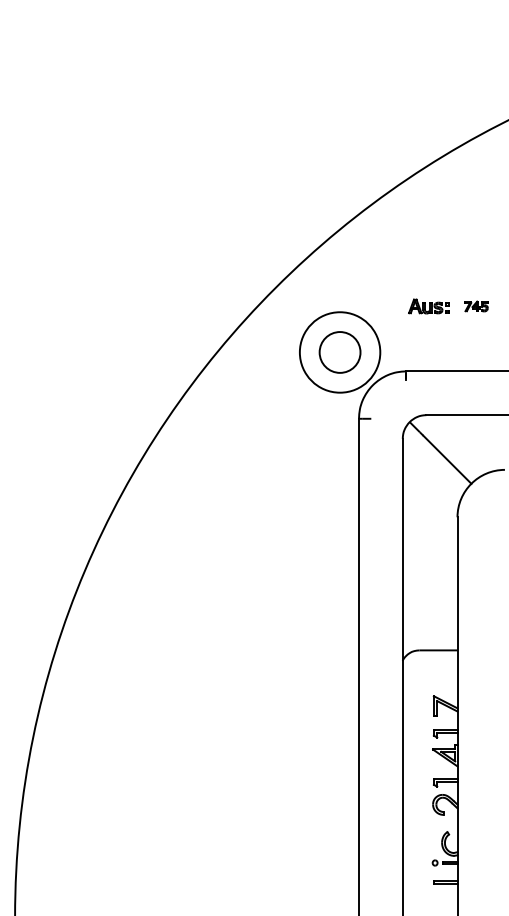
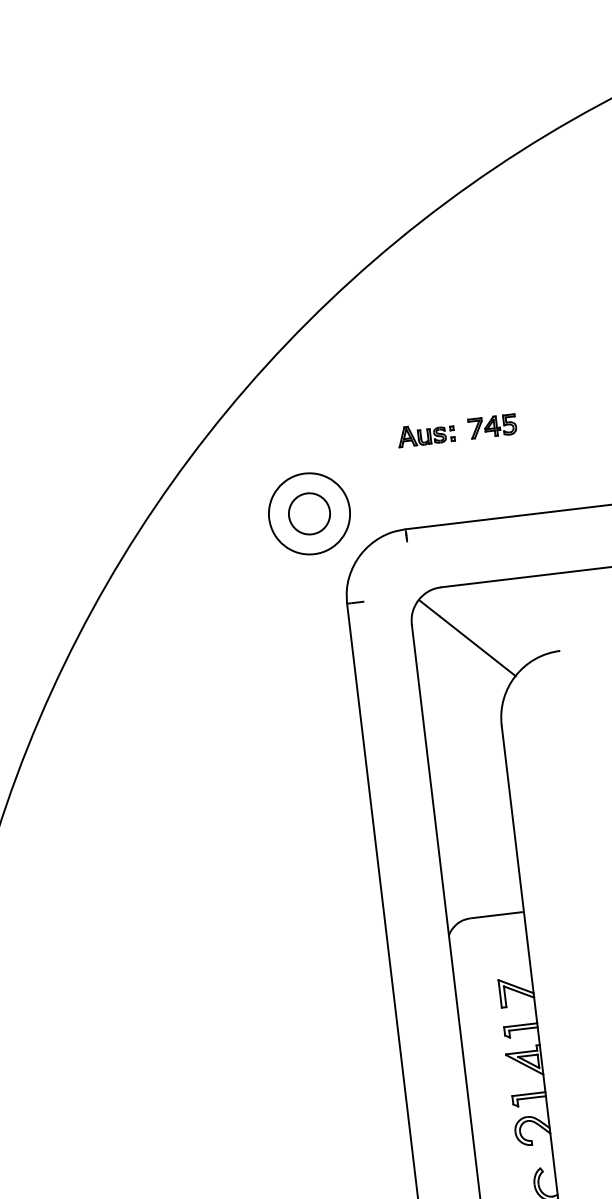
part: (476, 306) -> (493, 426), size x1.43
circle: (339, 352) -> (308, 514), size x0.71
circle: (339, 352) -> (308, 514), size x0.71

